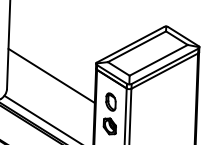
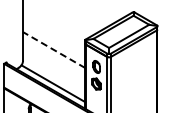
line: (52, 76) -> (54, 50), solid -> dashed

